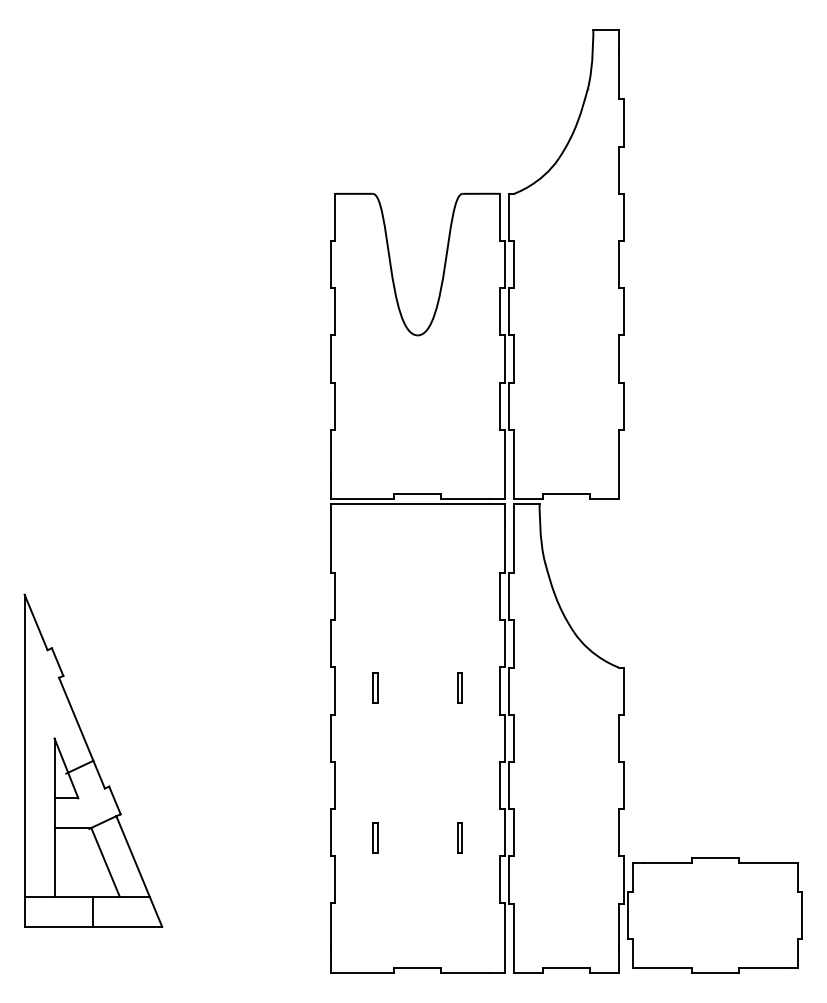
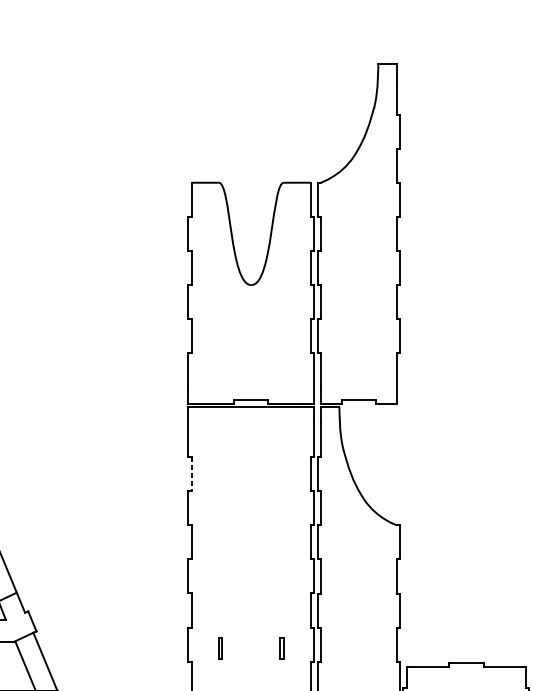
line: (335, 596) -> (191, 473), solid -> dashed
part: (375, 687) -> (220, 539), removed
part: (459, 687) -> (281, 539), removed

